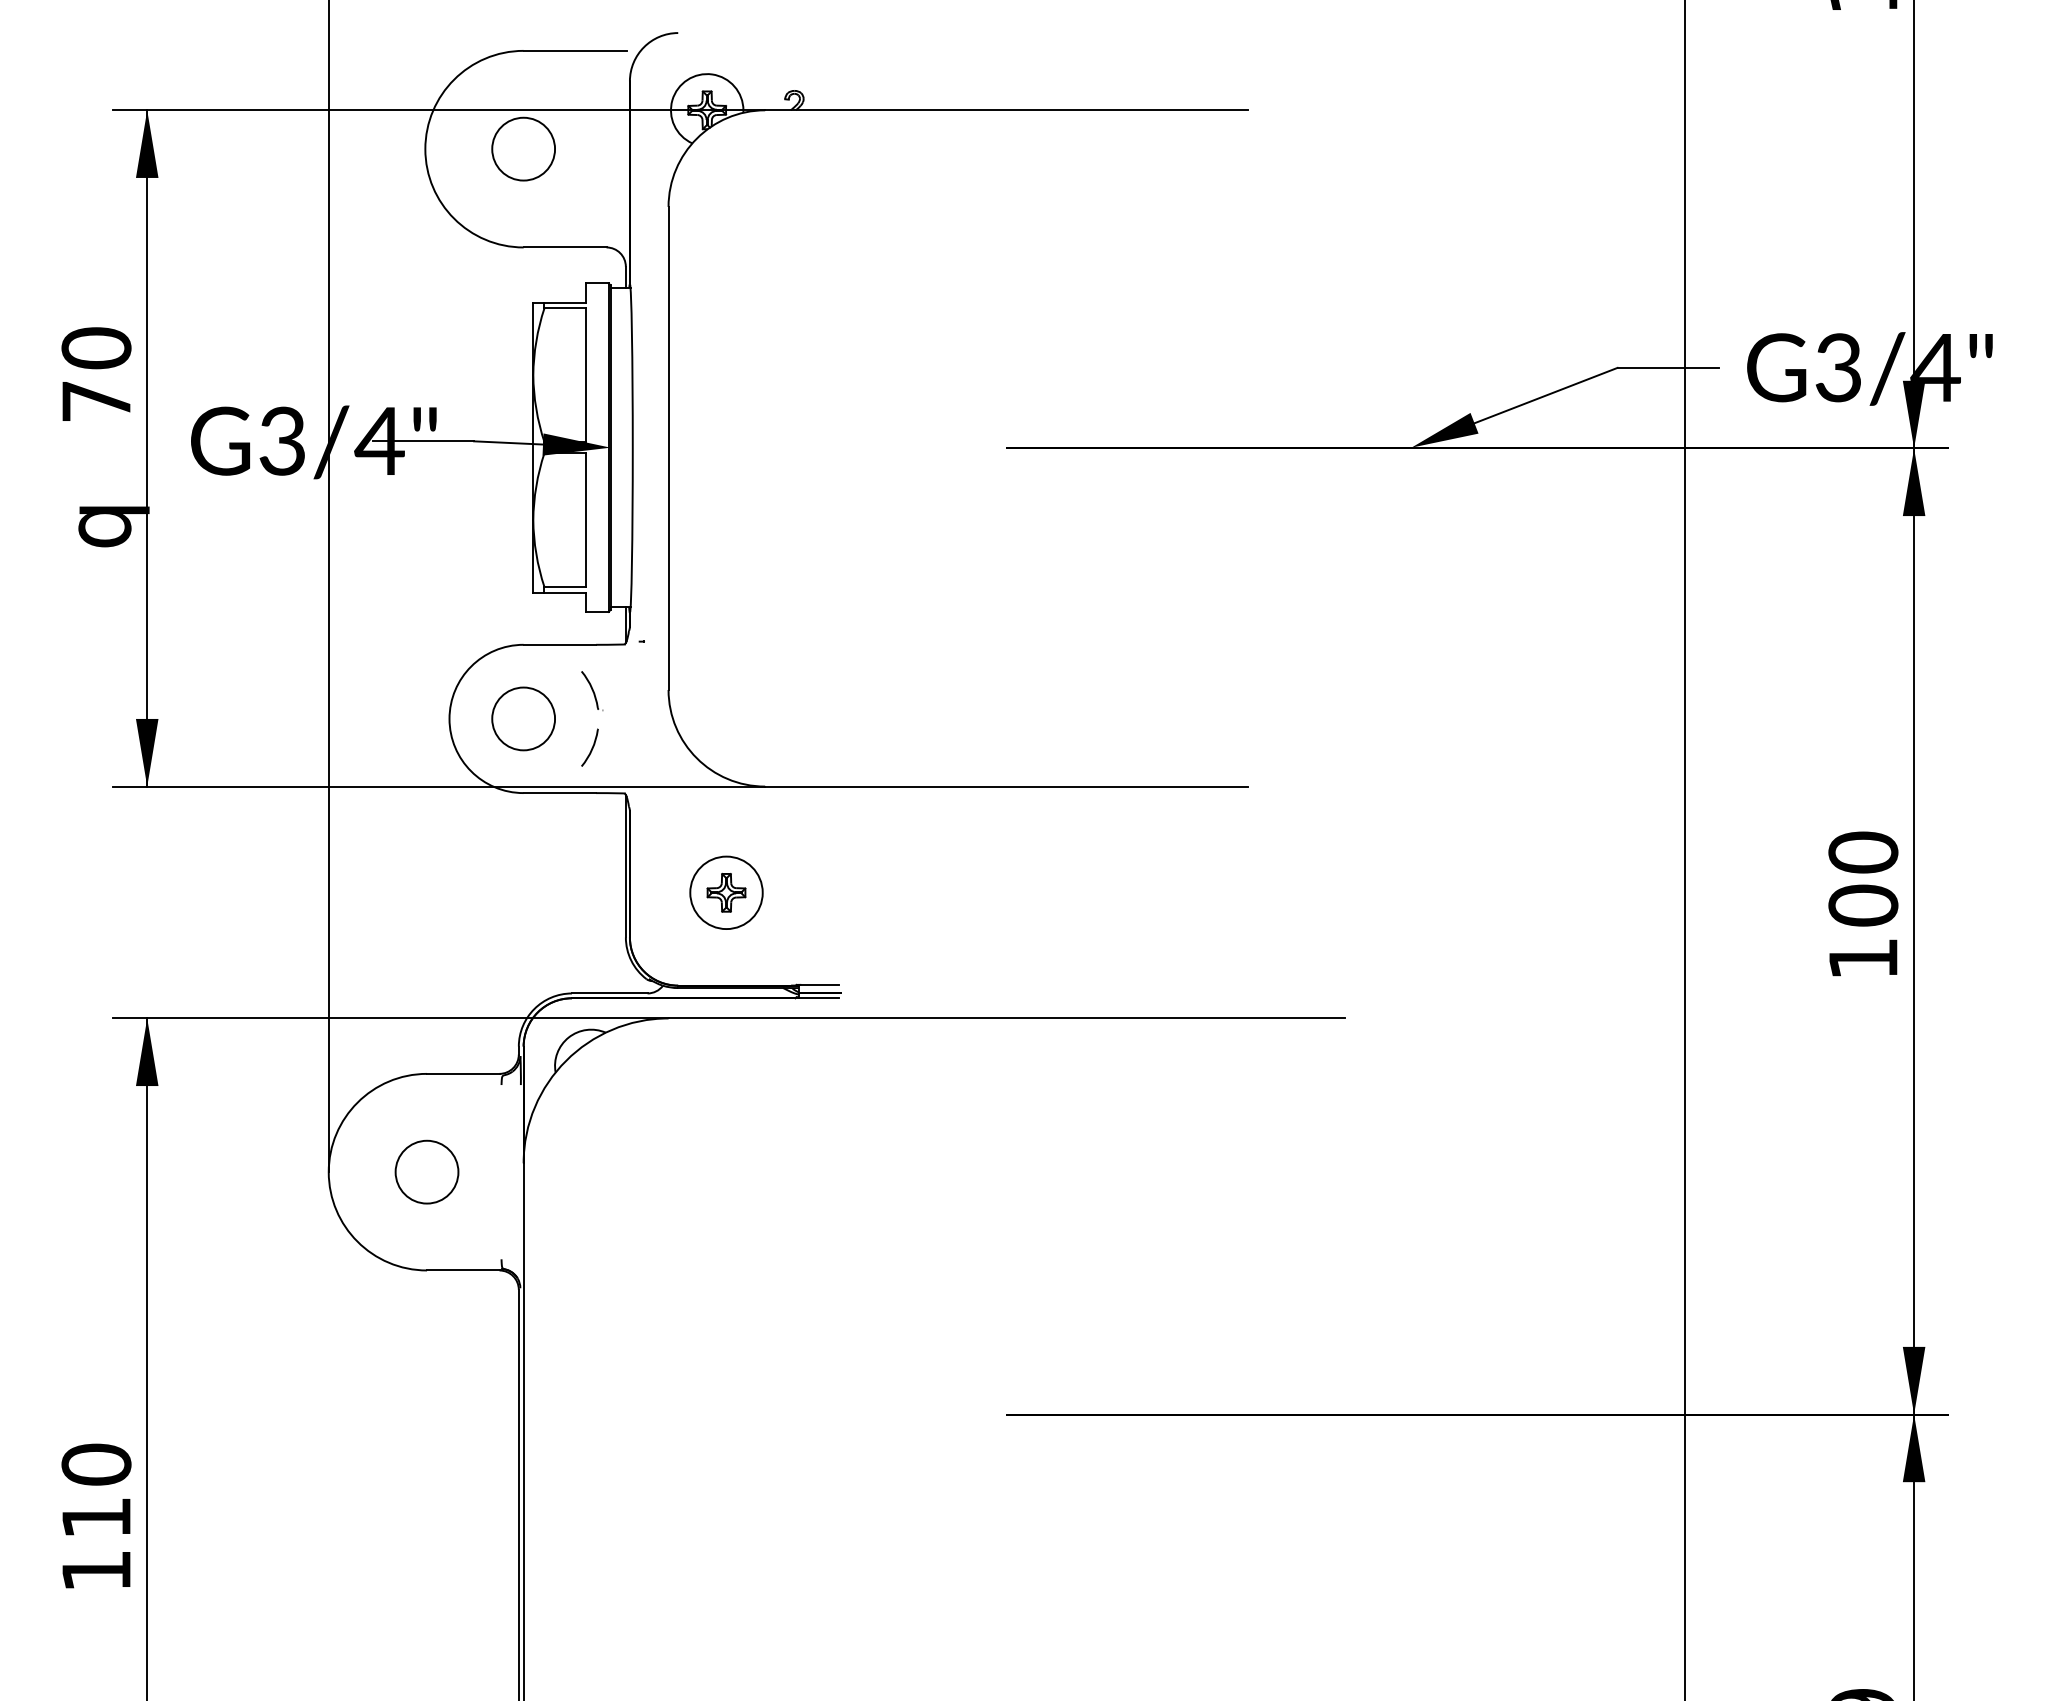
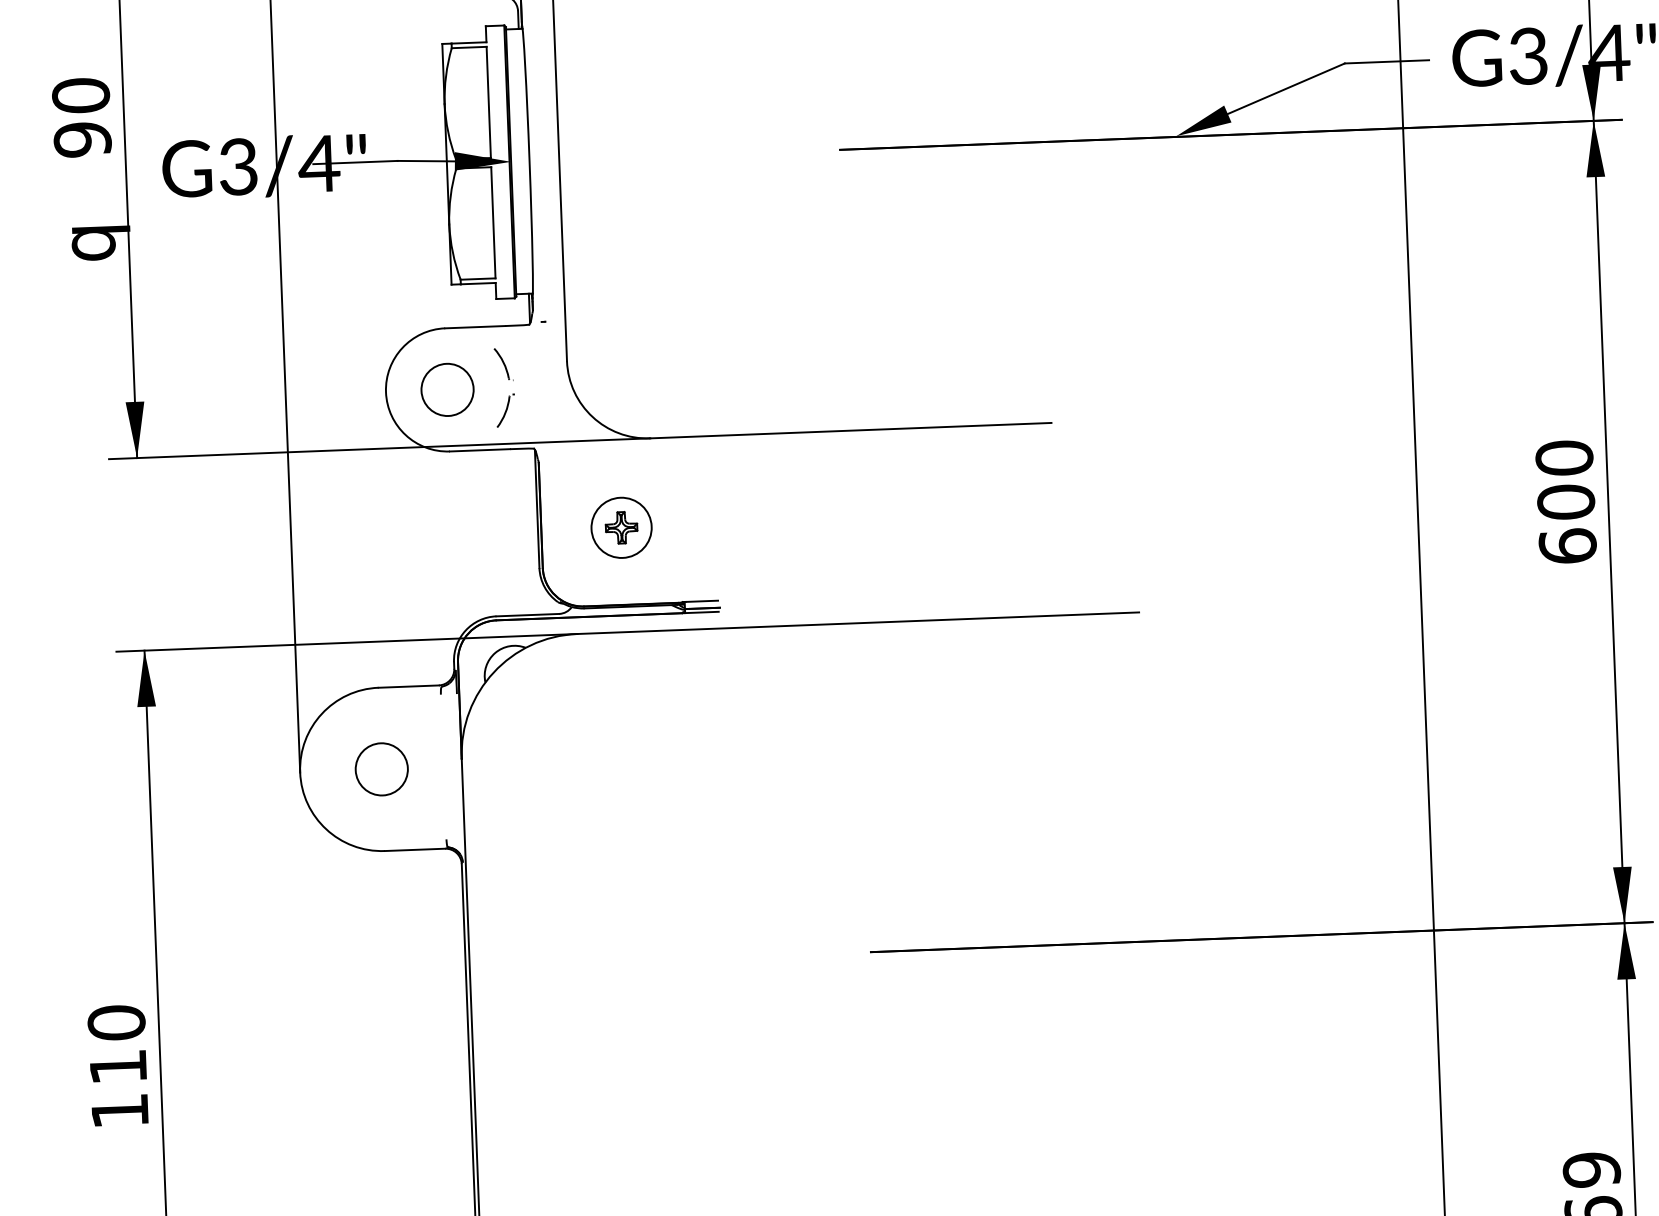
text: (96, 401) -> (82, 139), 70 -> 90
text: (1863, 958) -> (1567, 546), 100 -> 600

